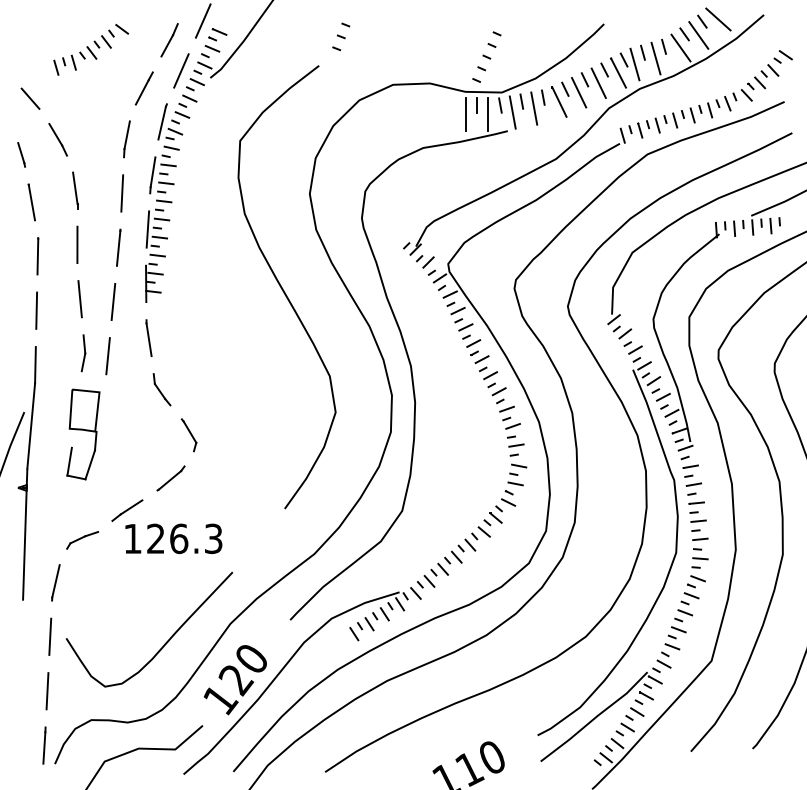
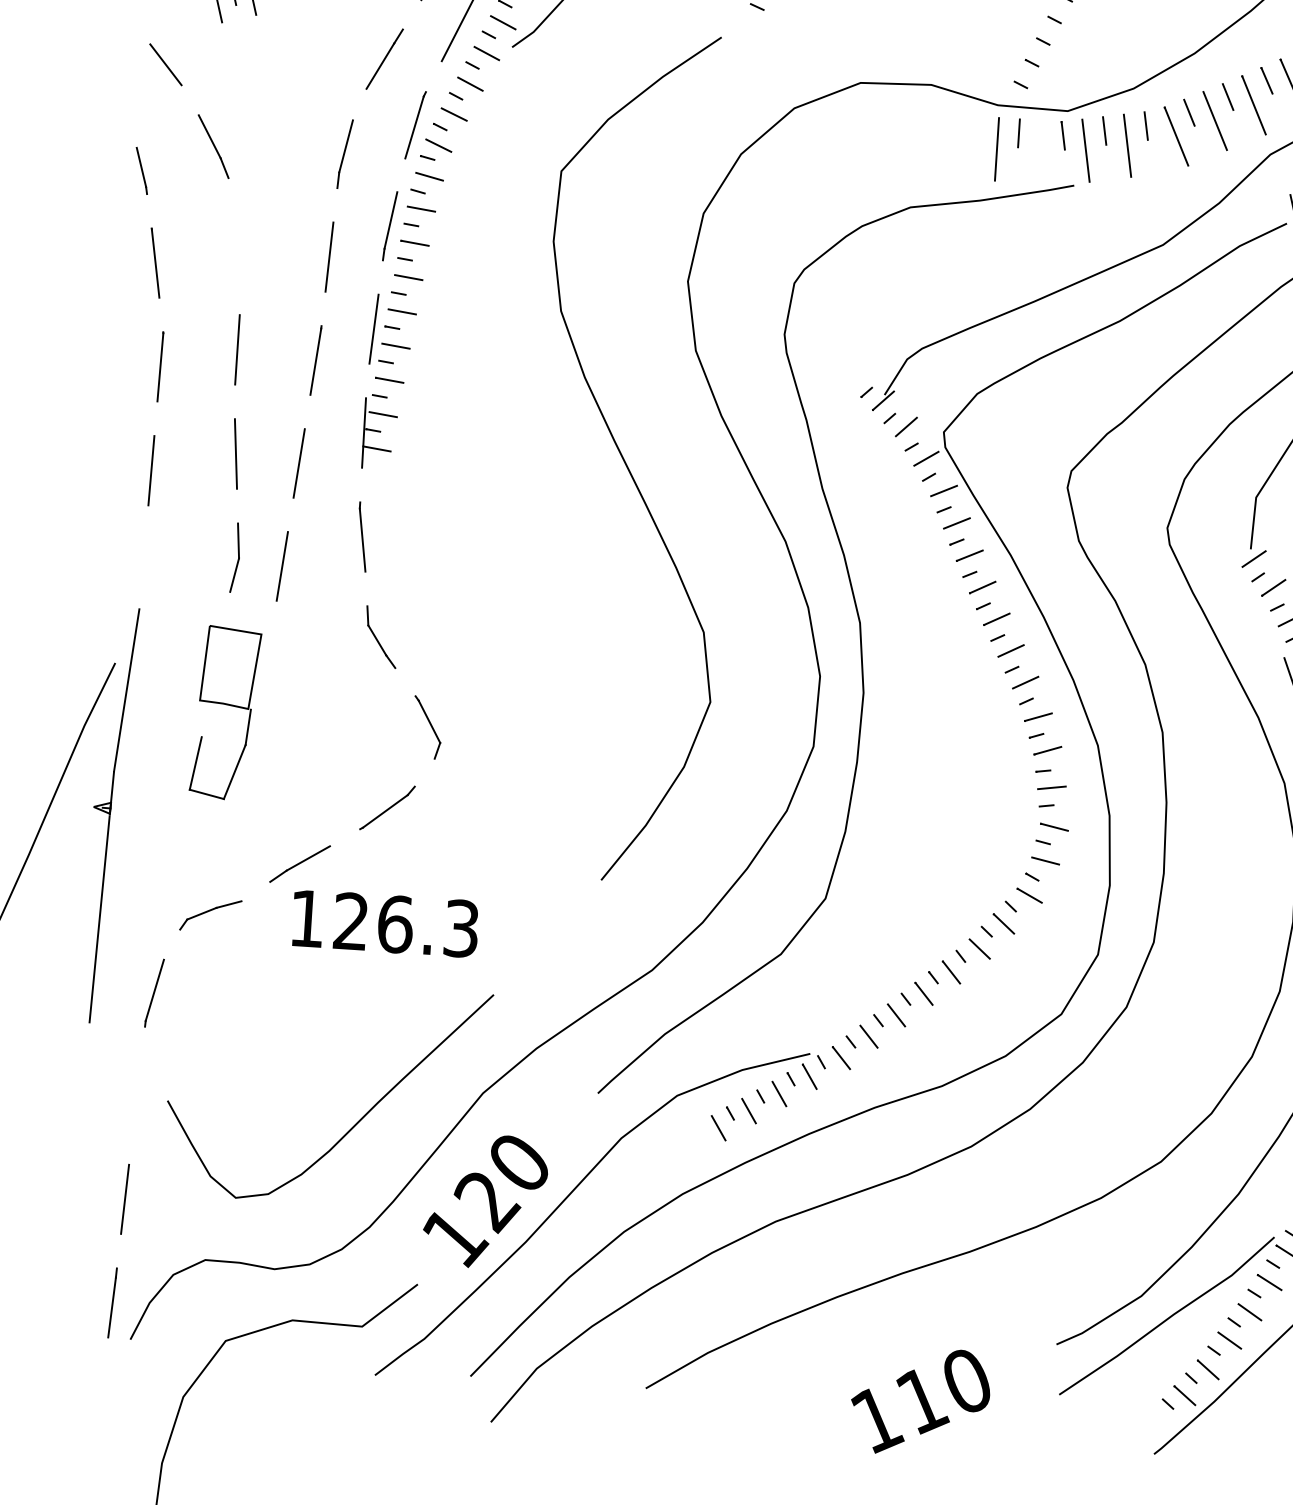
line: (488, 114) -> (1039, 151), removed
line: (75, 190) -> (240, 245), removed
line: (35, 365) -> (142, 575), removed
line: (50, 636) -> (137, 1095), removed

